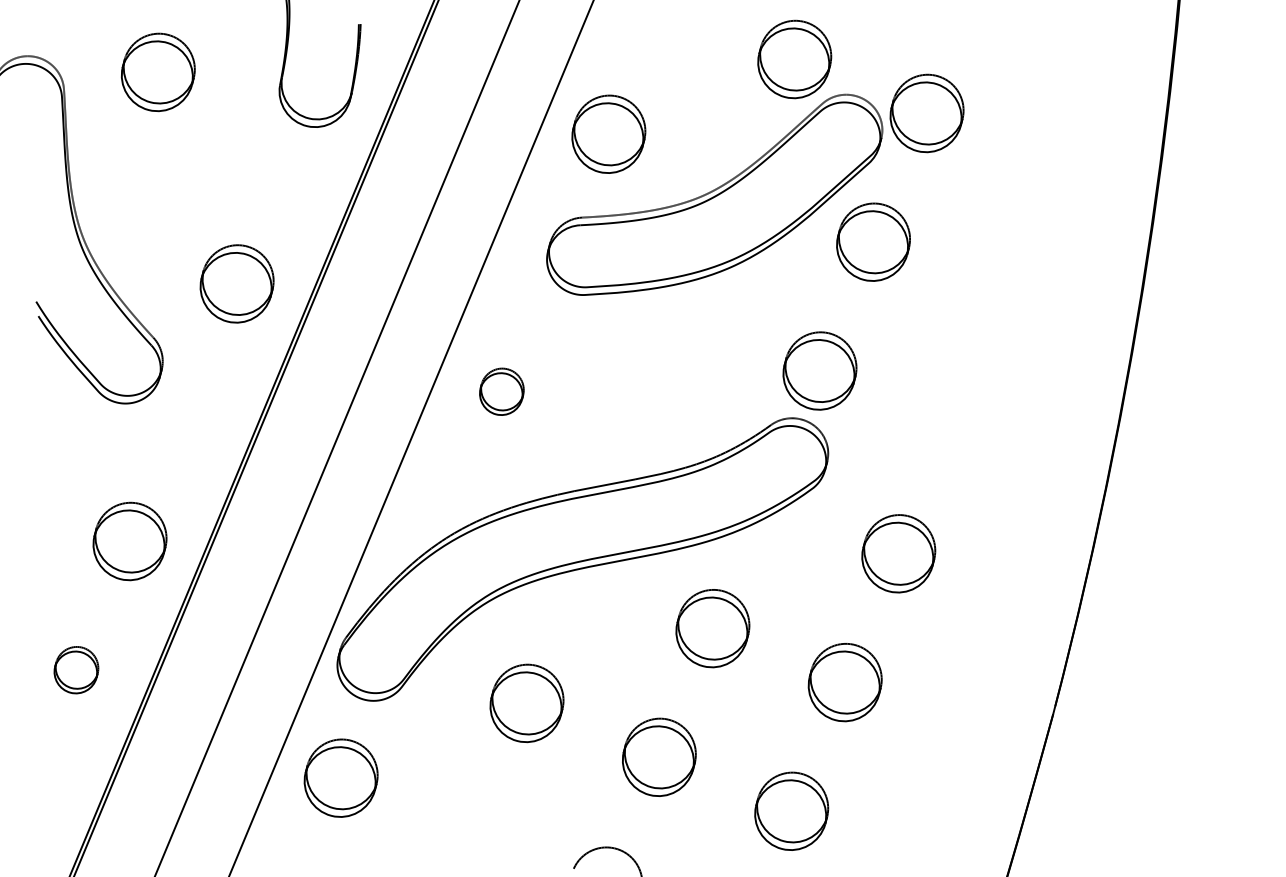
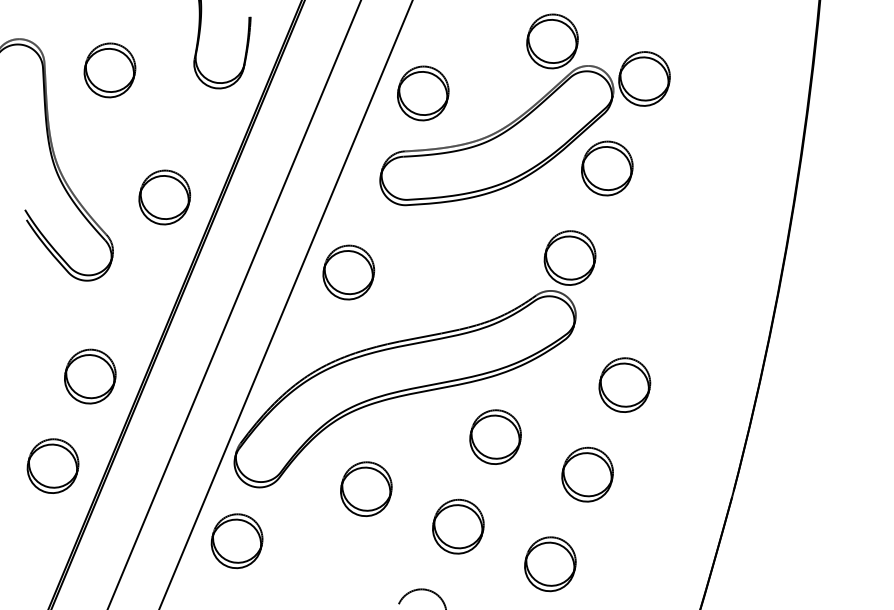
part: (157, 72) -> (109, 70), moved
part: (501, 391) -> (348, 272), size x1.67
part: (75, 669) -> (52, 465), size x1.67

